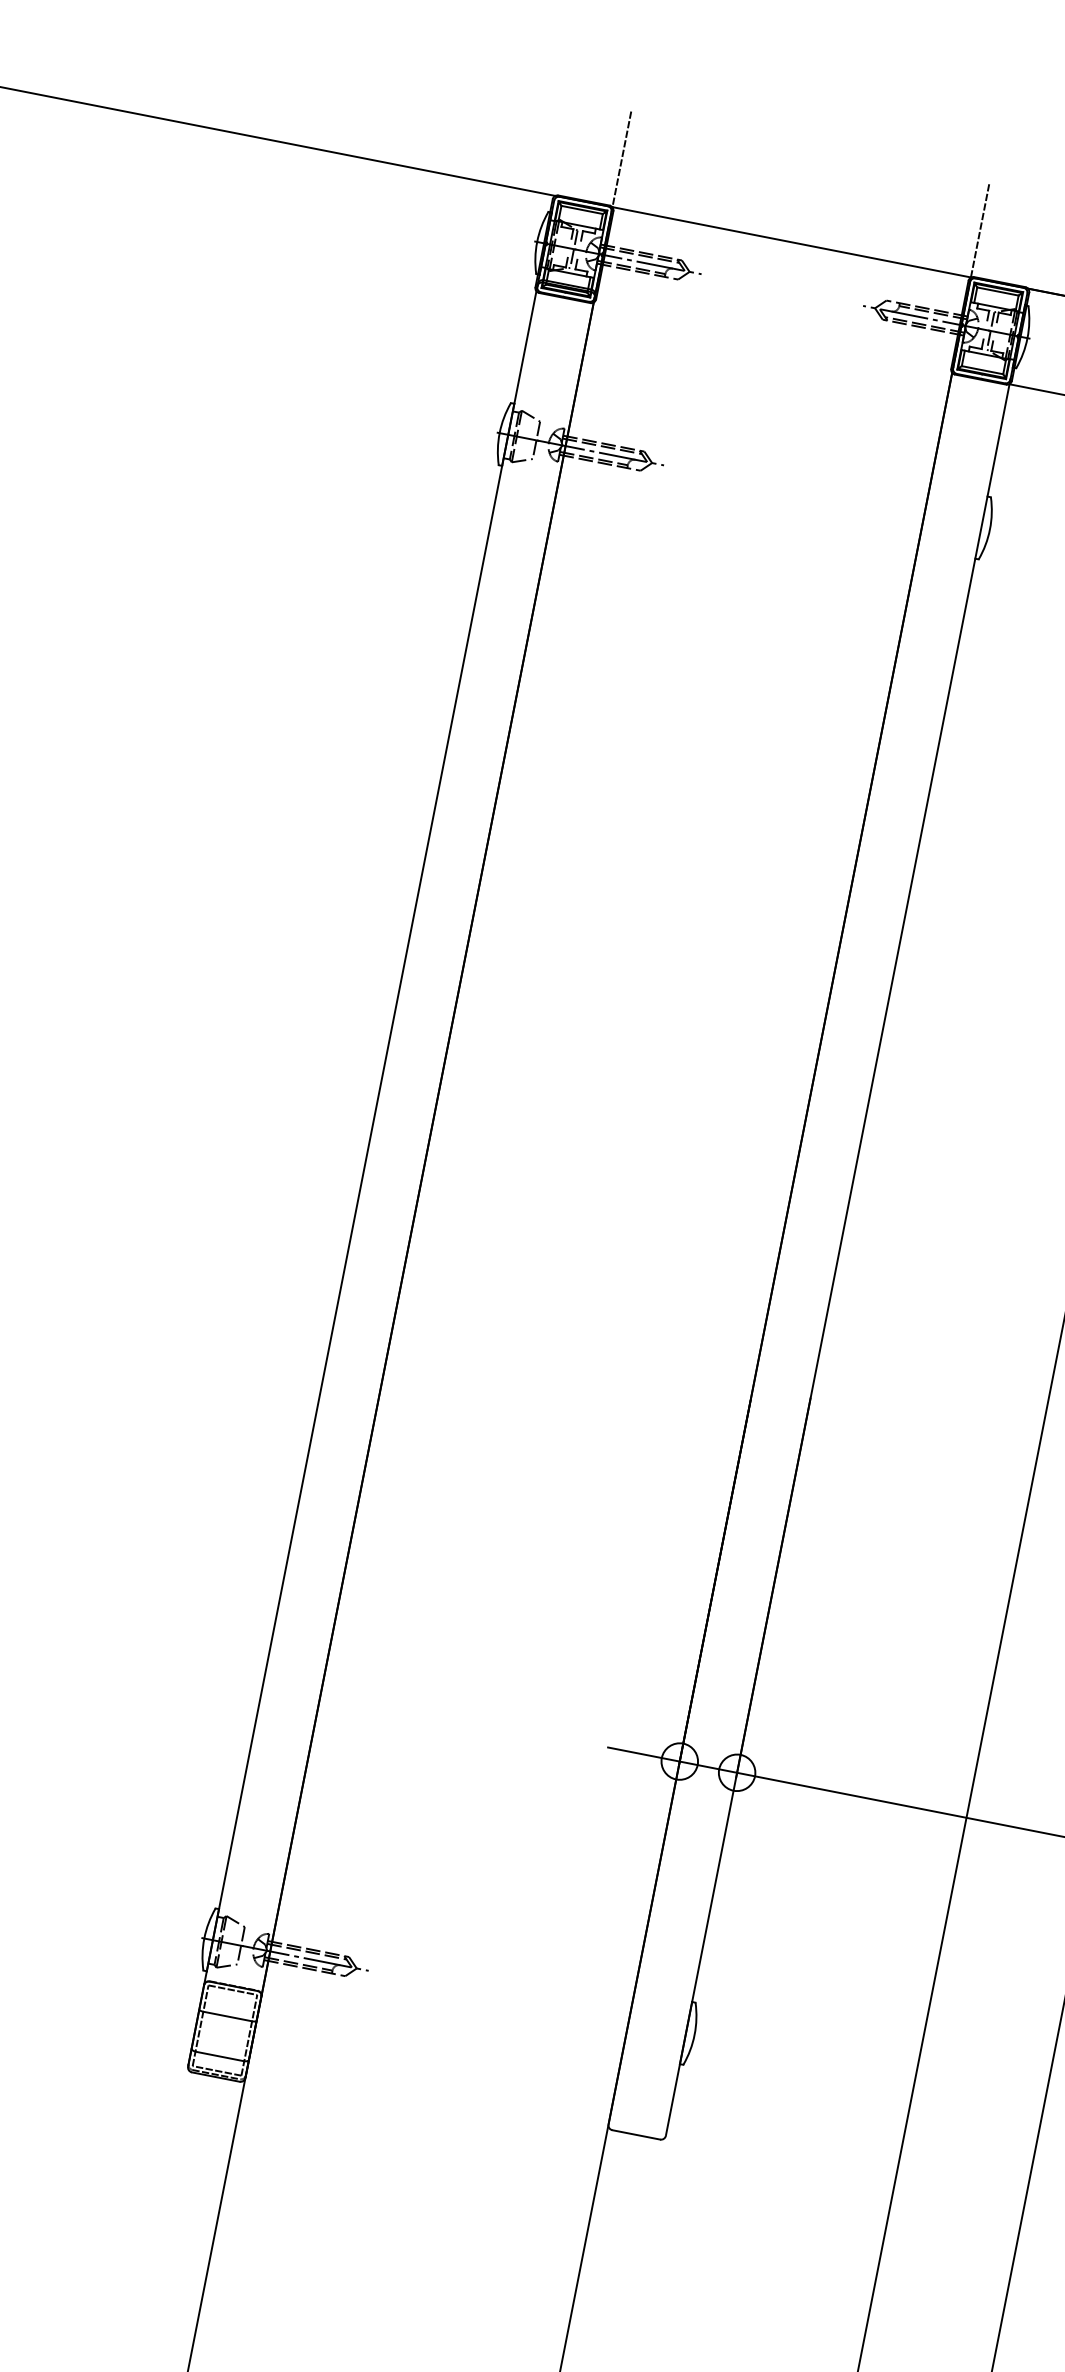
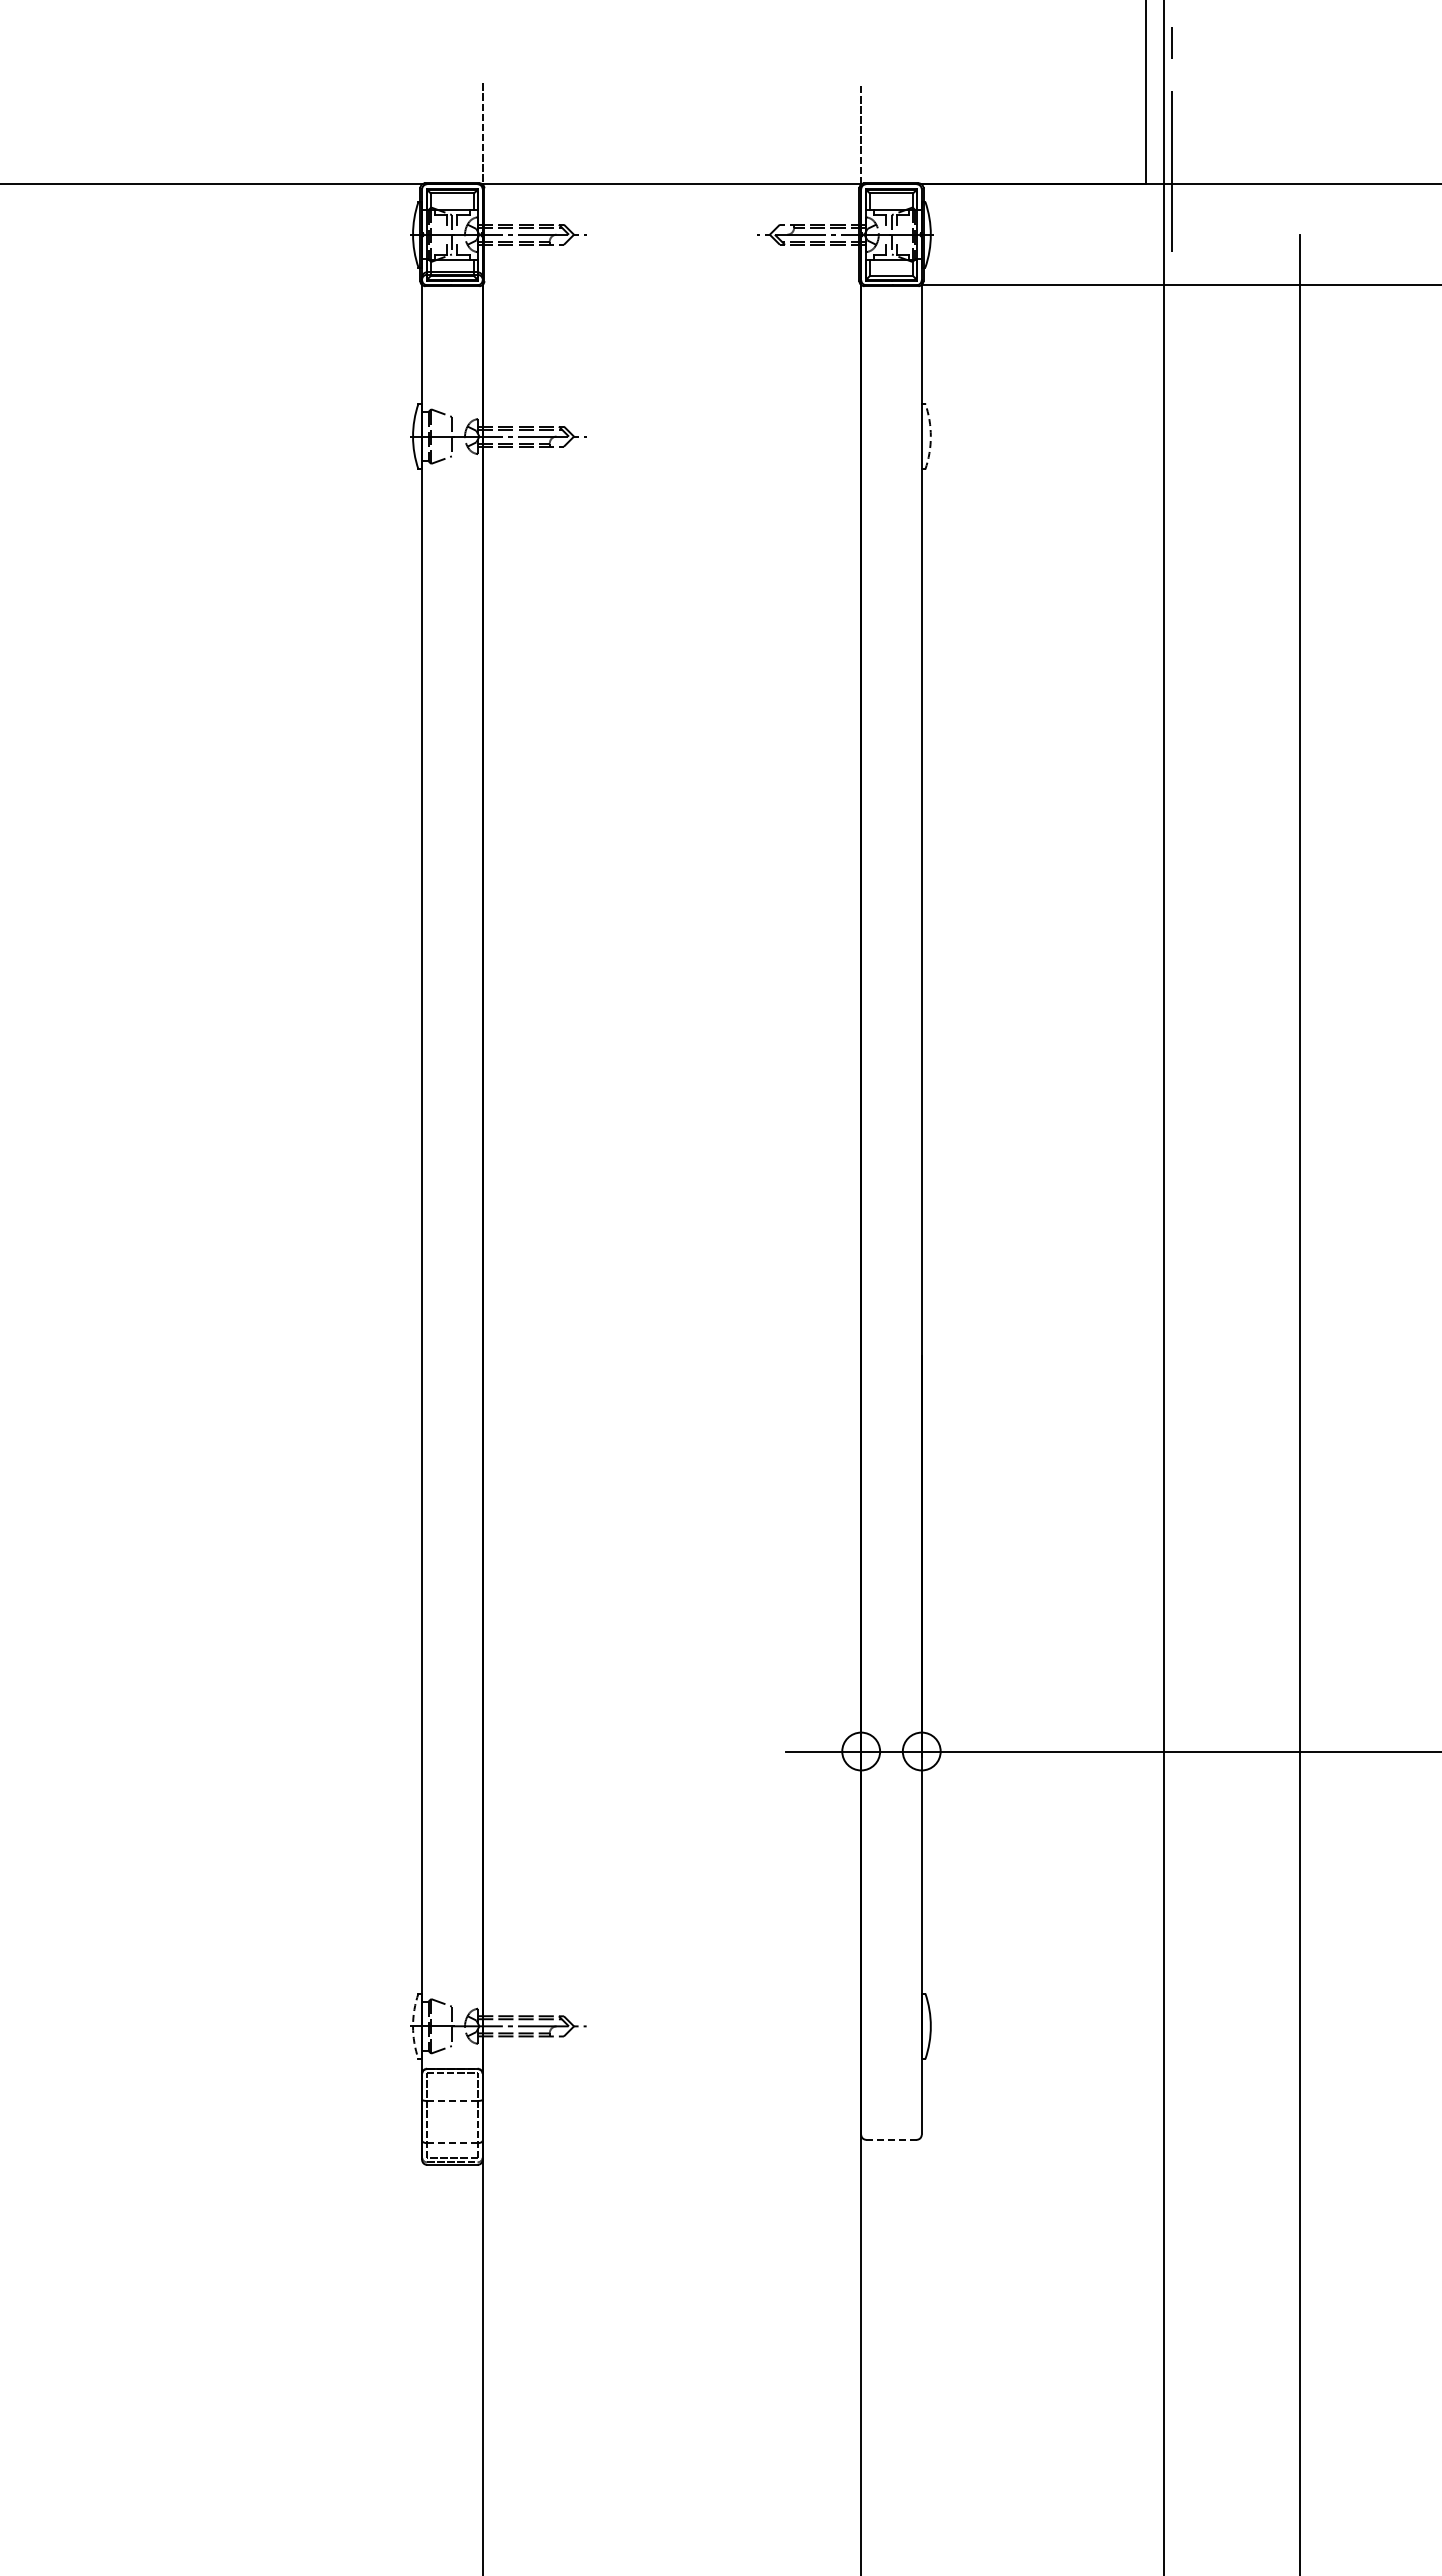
arc: (989, 529) -> (930, 436), solid -> dashed
arc: (204, 1938) -> (413, 2026), solid -> dashed
line: (226, 2015) -> (451, 2100), solid -> dashed
line: (218, 2056) -> (451, 2143), solid -> dashed
line: (636, 2134) -> (891, 2139), solid -> dashed

